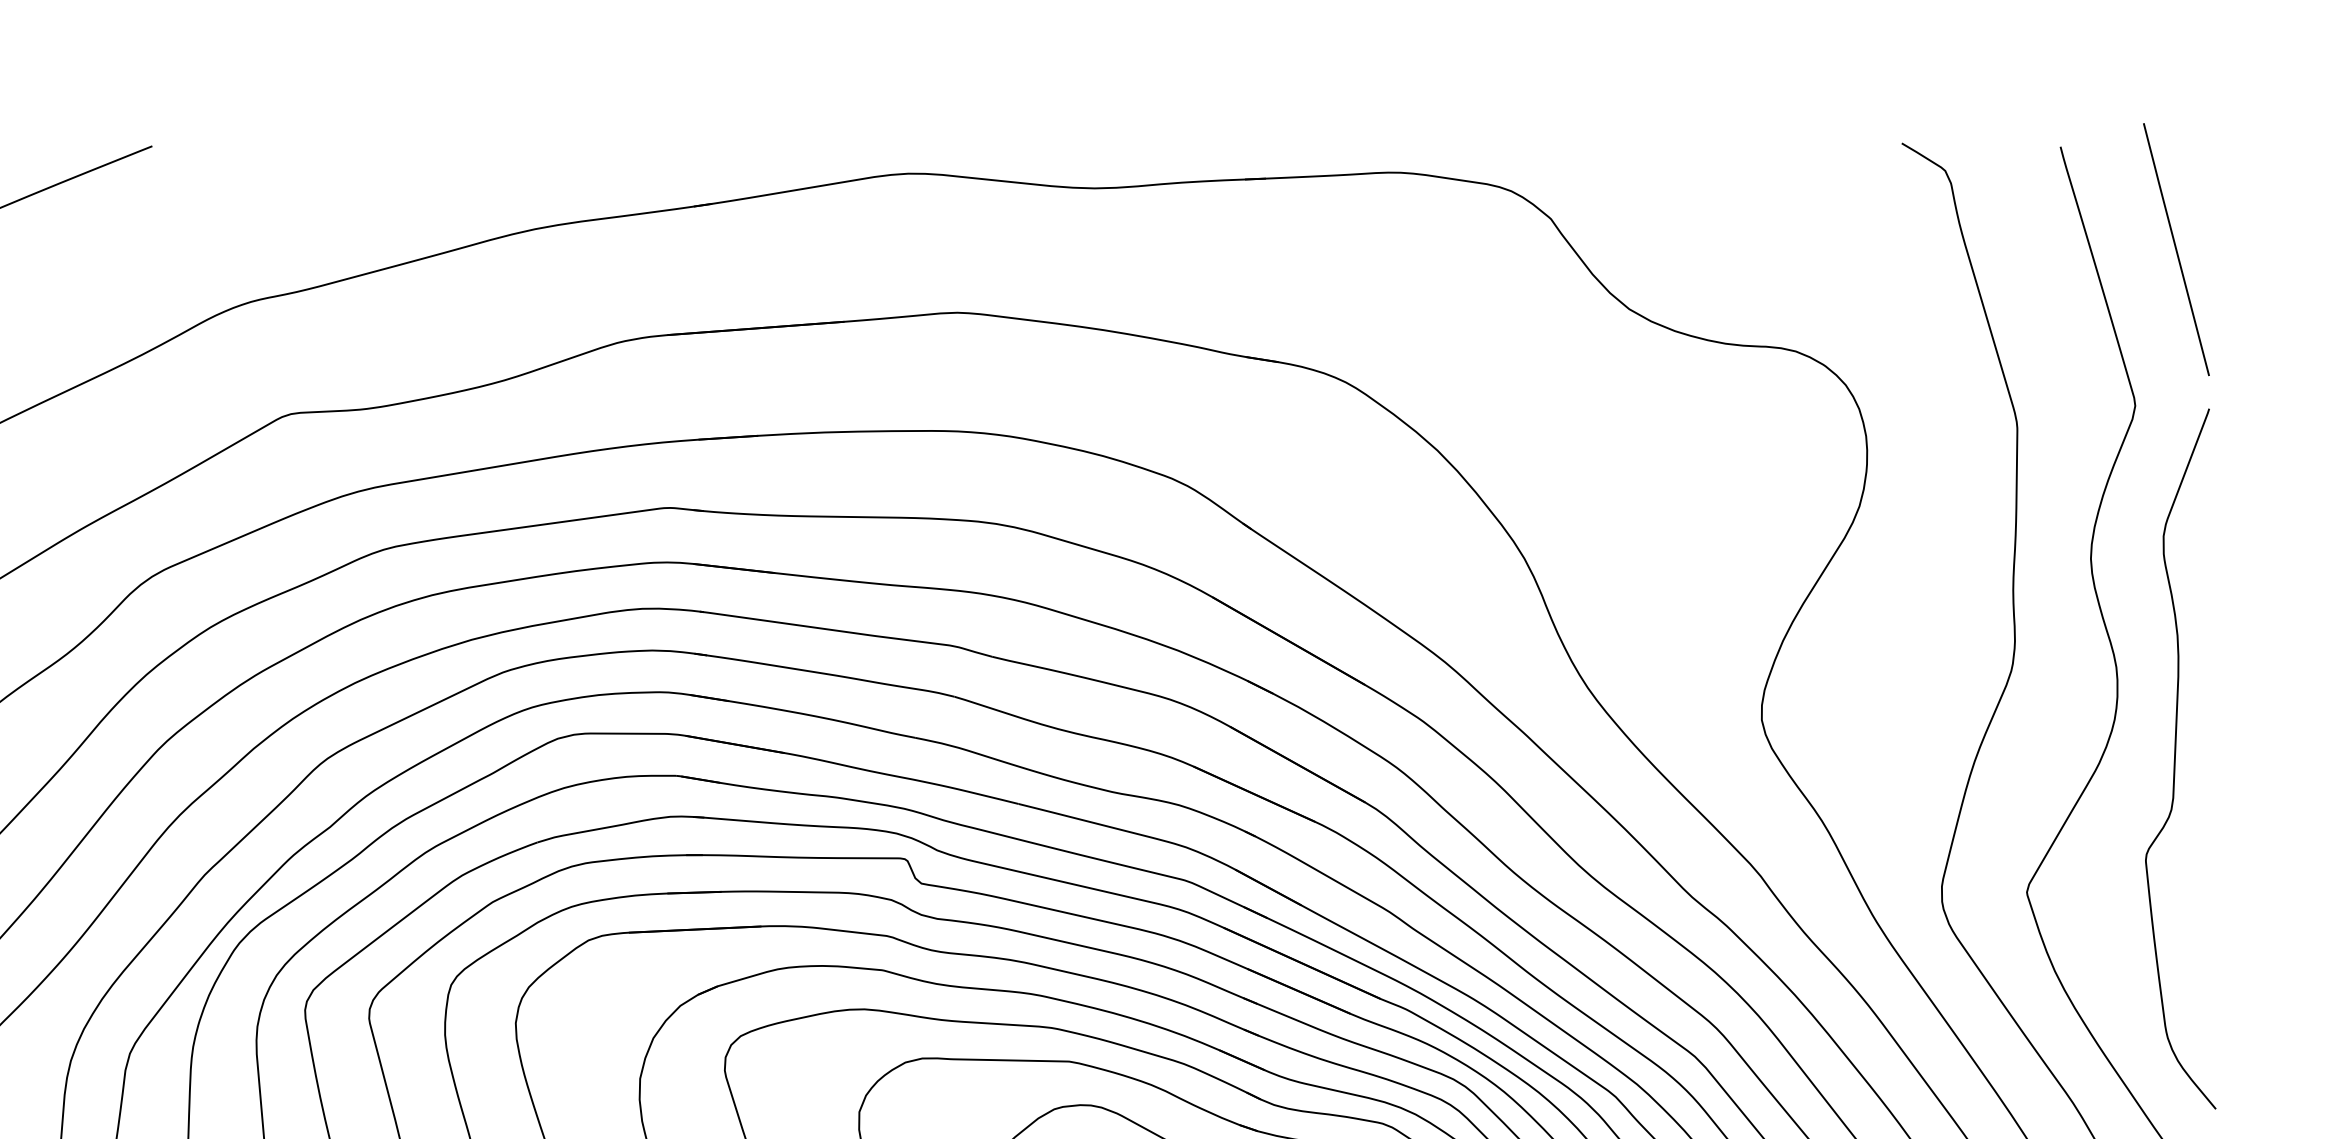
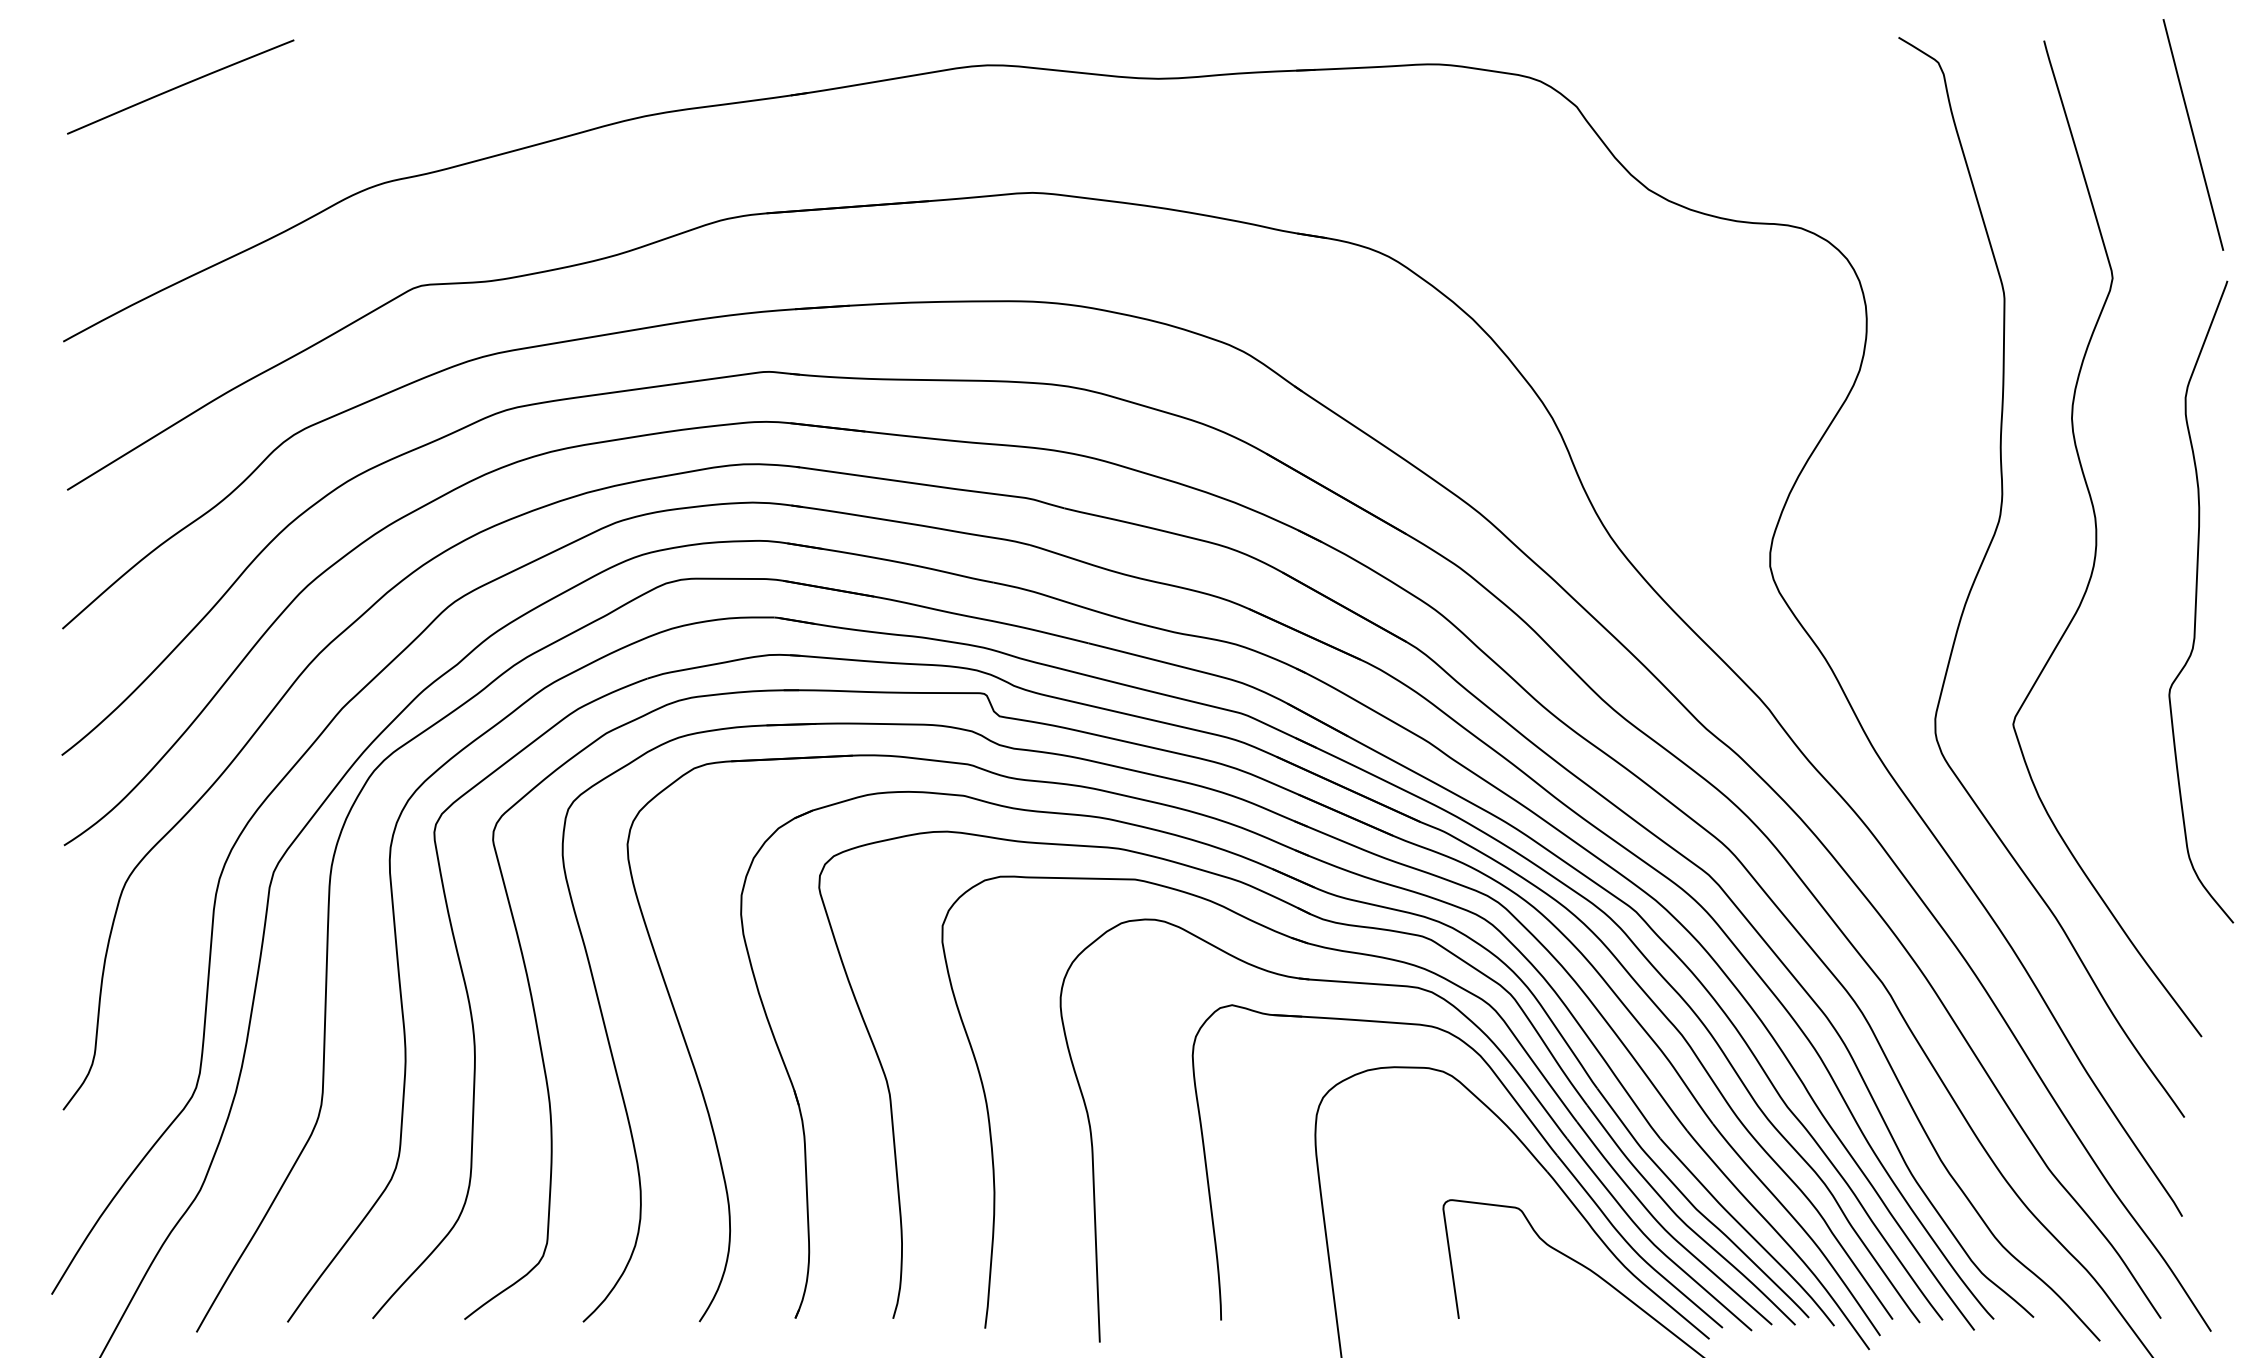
line: (2176, 249) -> (2193, 134), moved
curve: (2175, 758) -> (2196, 601), moved

